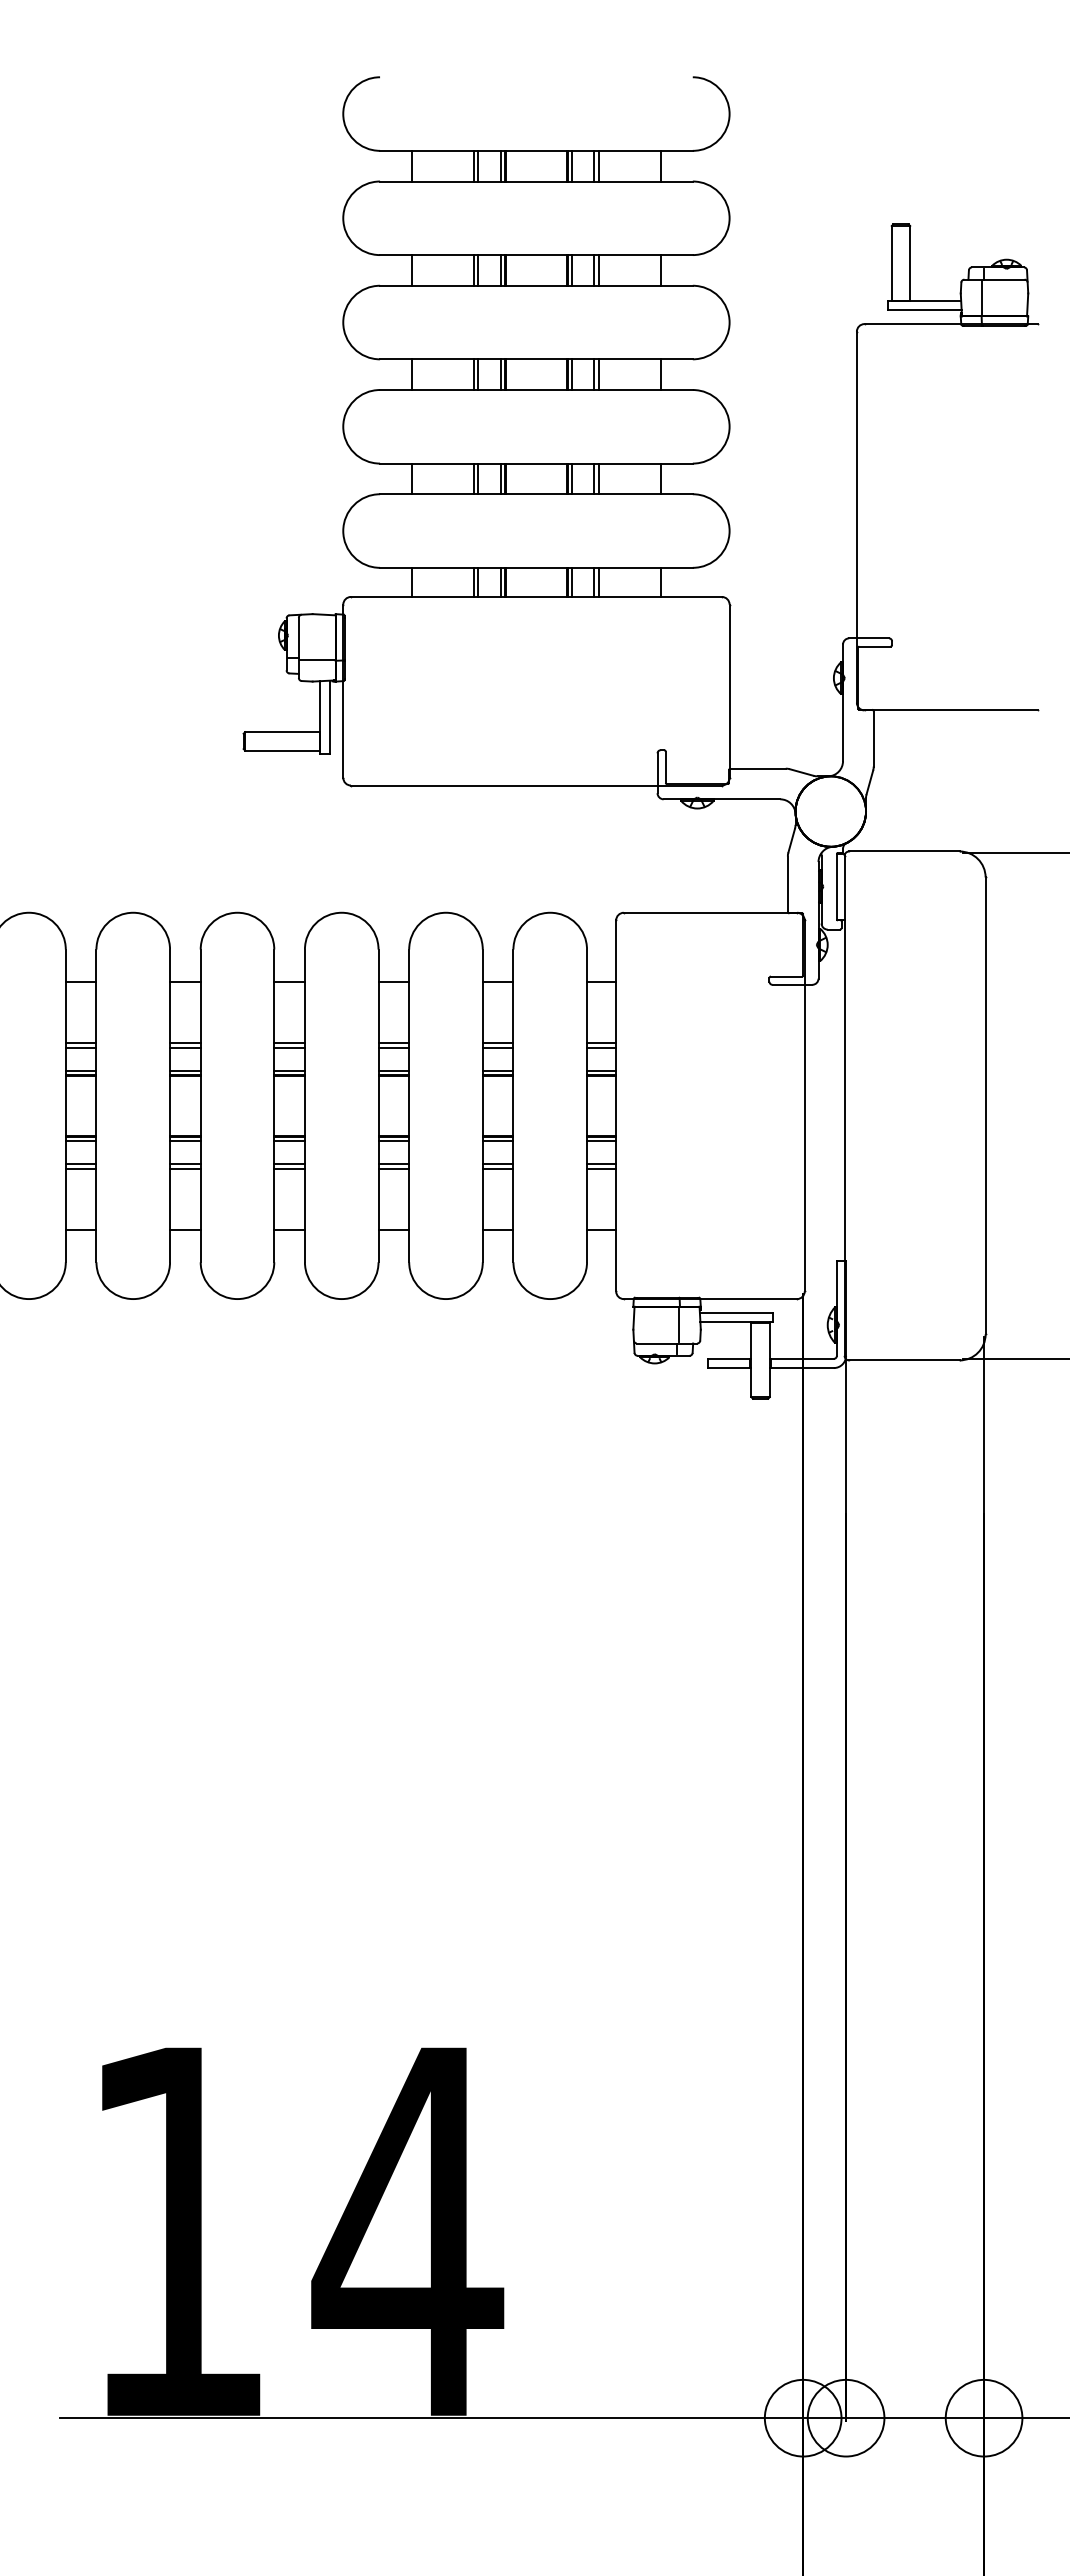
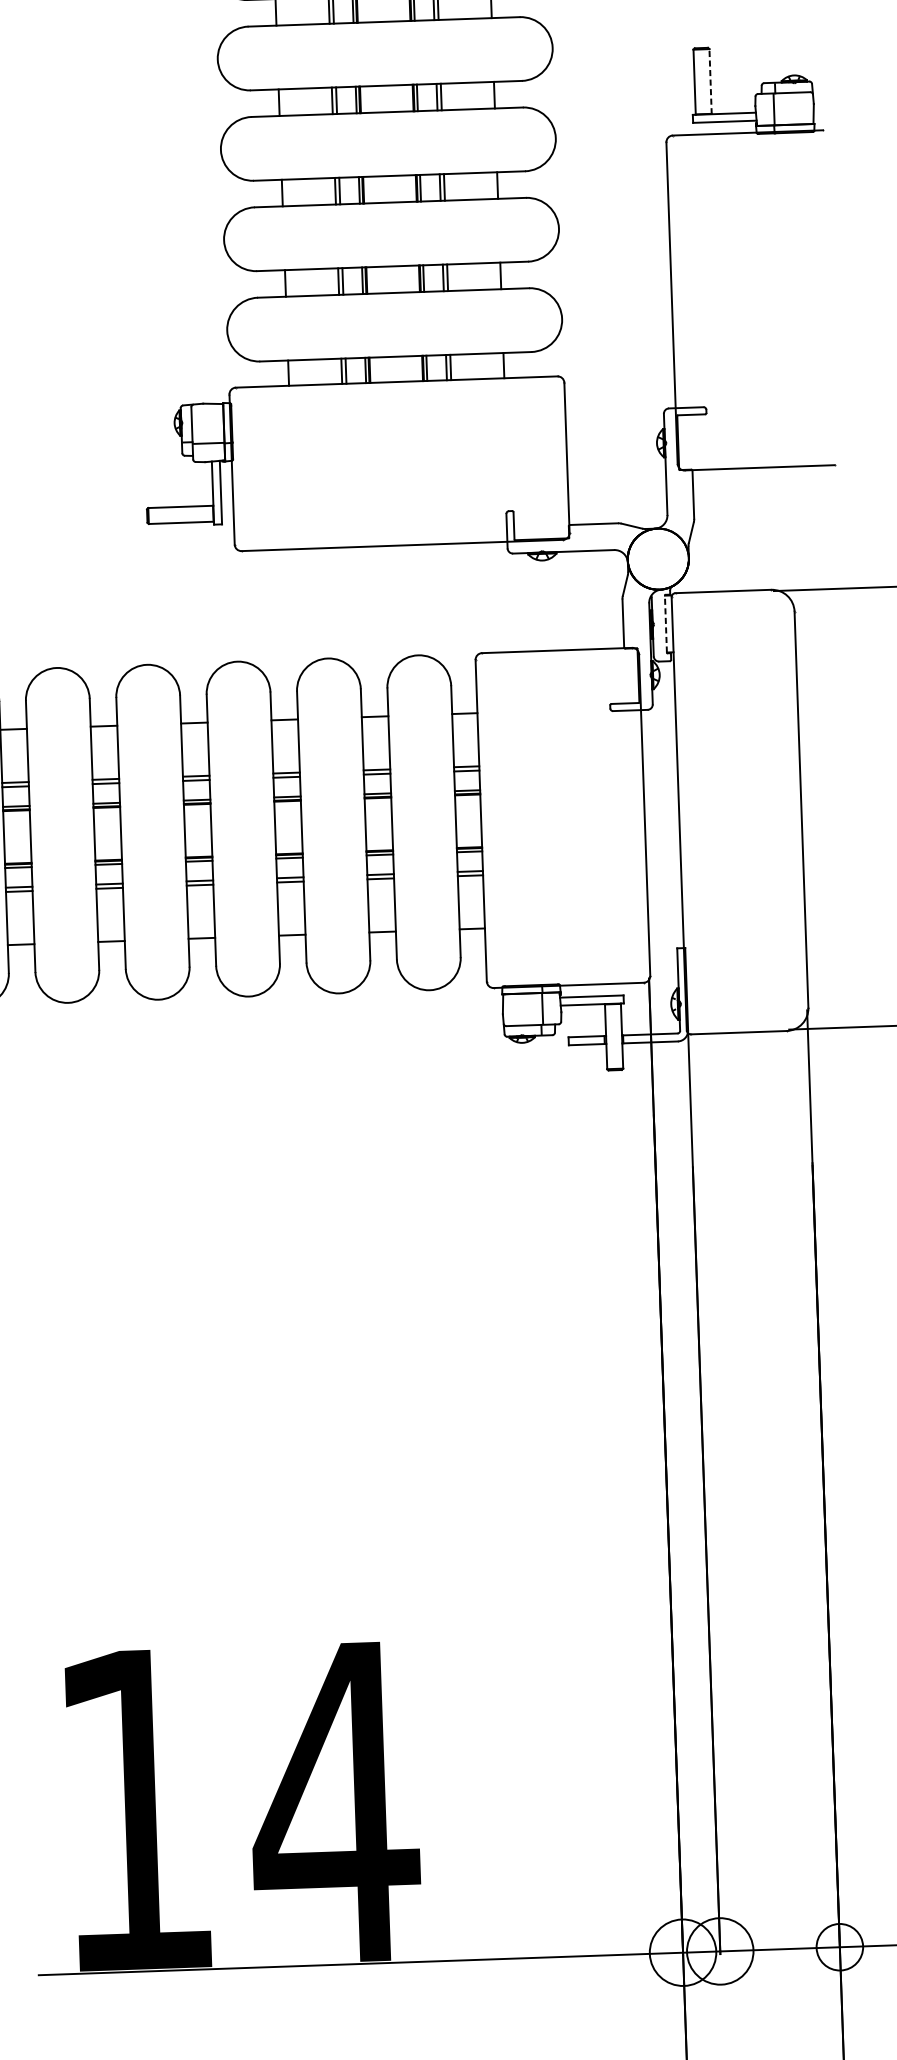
line: (910, 263) -> (710, 81), solid -> dashed
line: (836, 886) -> (665, 623), solid -> dashed
circle: (983, 2417) -> (839, 1946), size x0.7

